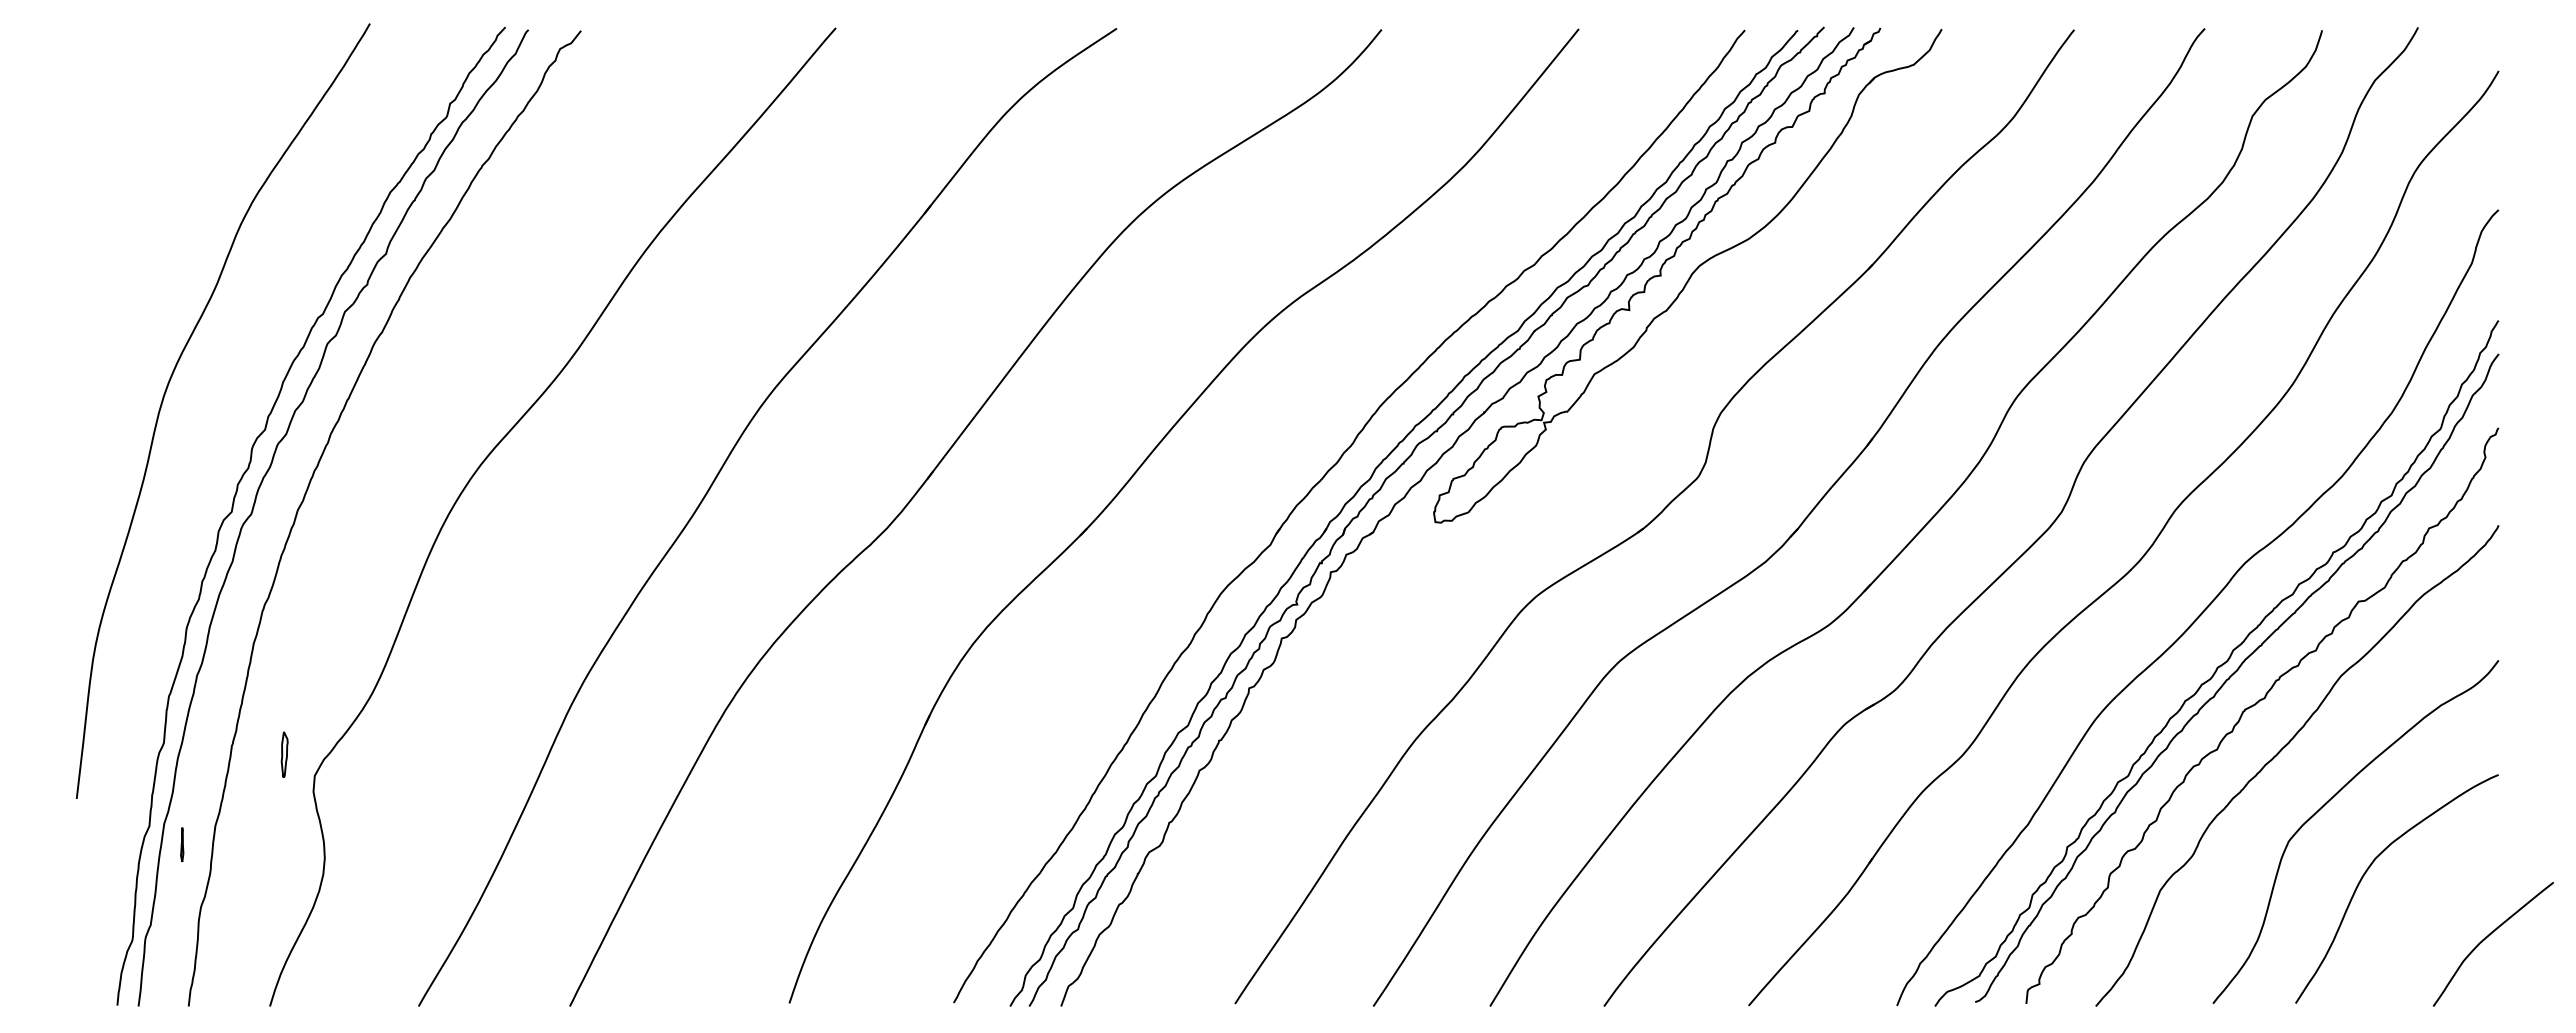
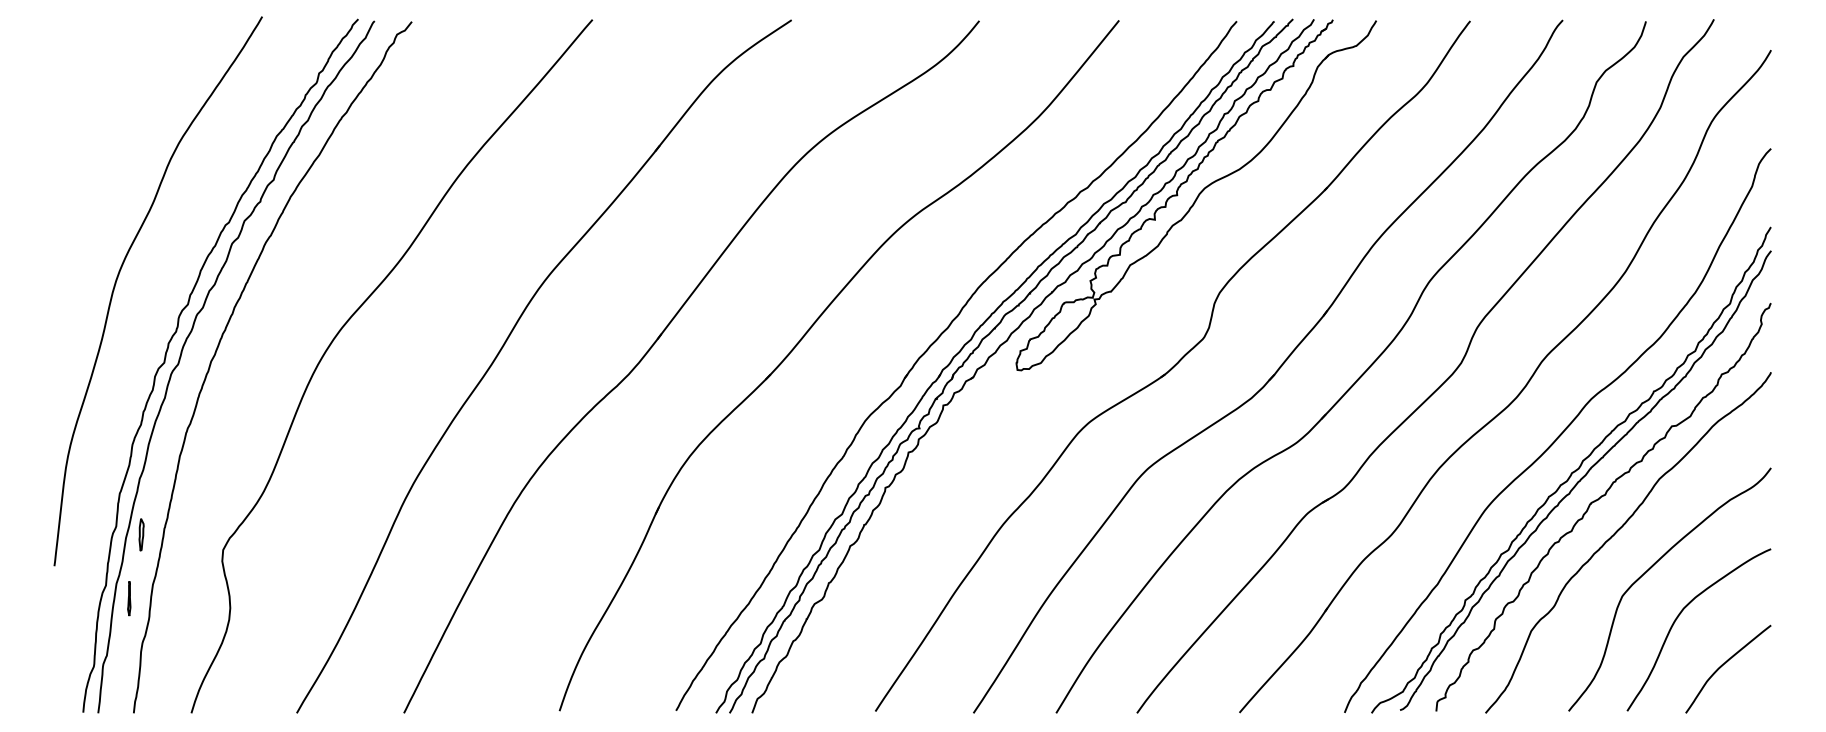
part: (284, 754) -> (141, 534), moved
part: (181, 844) -> (128, 598), size x1.43
curve: (2486, 938) -> (1723, 665), moved

